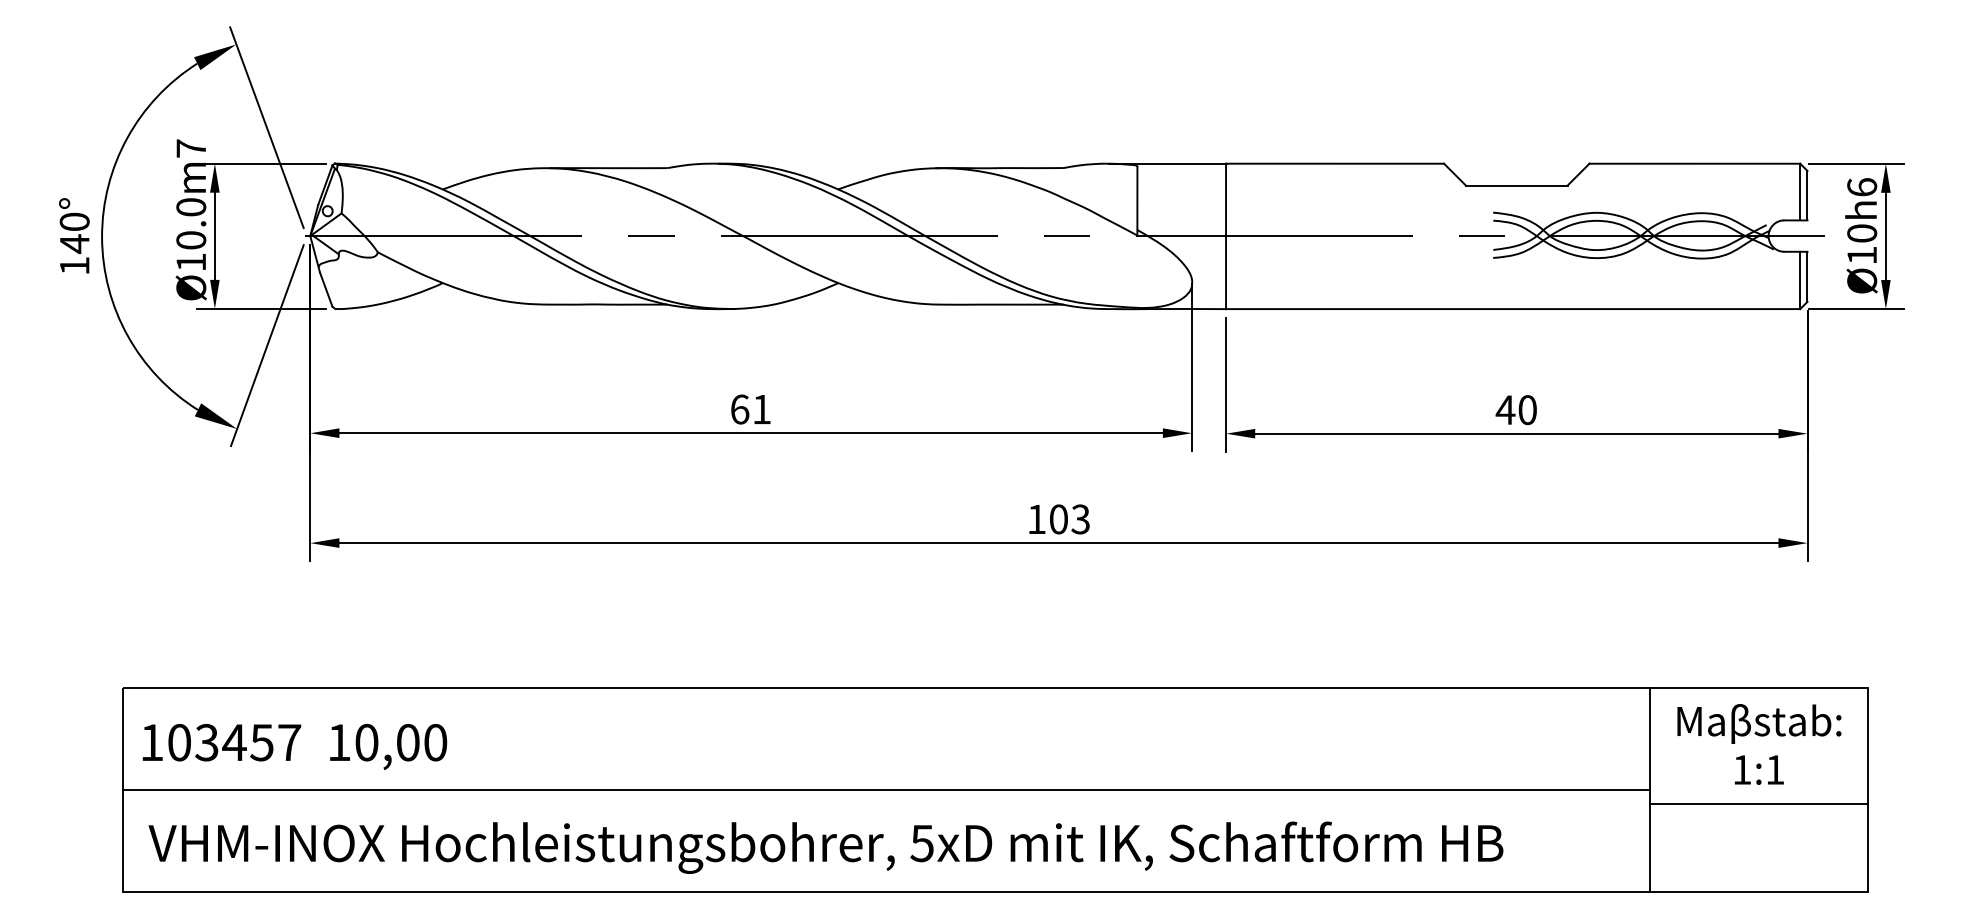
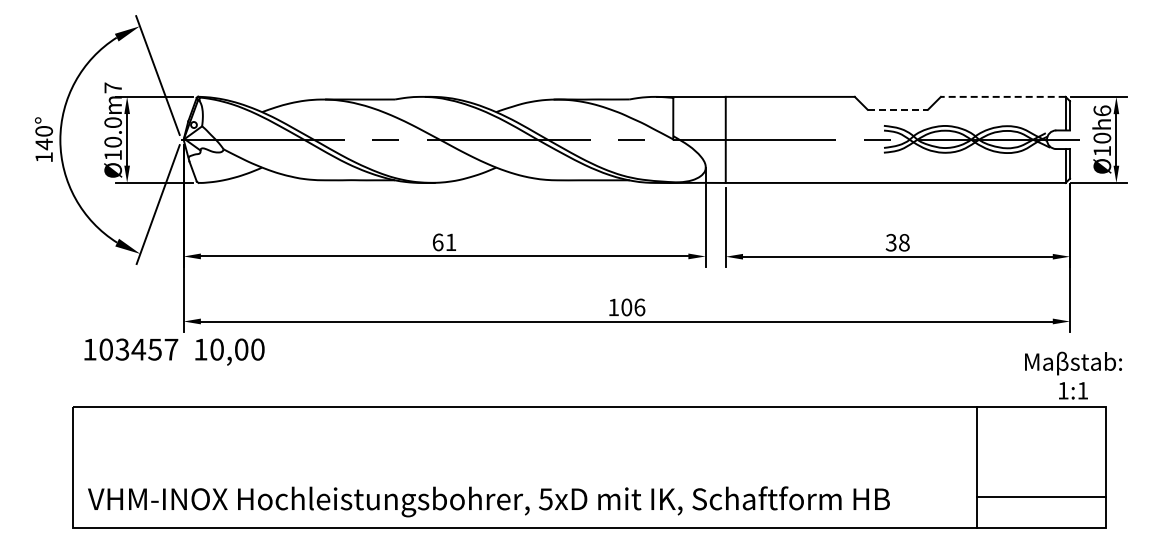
line: (1693, 163) -> (1002, 96), solid -> dashed
line: (1517, 185) -> (898, 109), solid -> dashed
text: (1516, 409) -> (897, 242), 40 -> 38
text: (1080, 519) -> (639, 307), 103 -> 106
text: (1759, 744) -> (1073, 375), moved
text: (294, 745) -> (174, 351), moved
line: (886, 789) -> (524, 467), removed
line: (1757, 804) -> (1040, 497), moved

